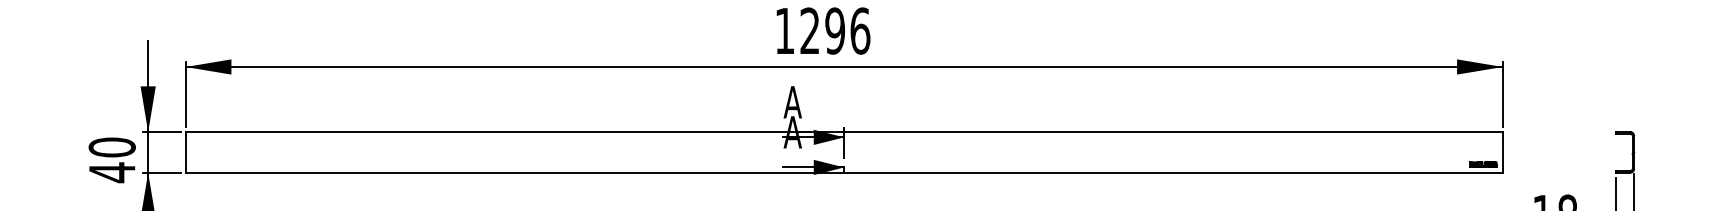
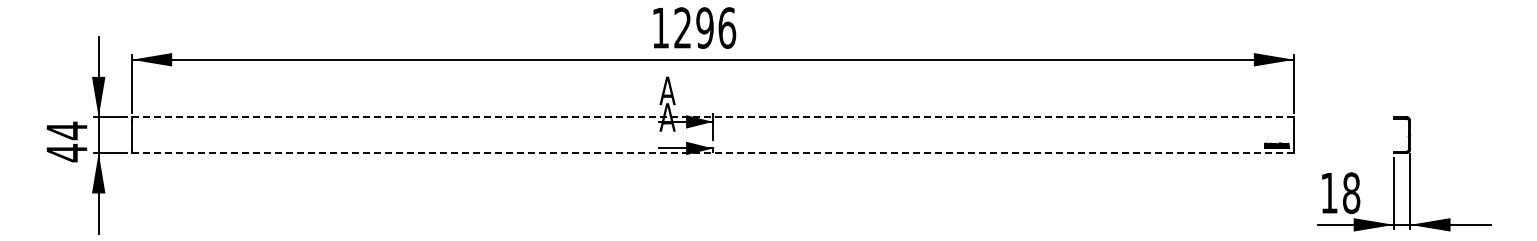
line: (844, 132) -> (713, 117), solid -> dashed
text: (111, 147) -> (66, 130), 40 -> 44
line: (844, 173) -> (713, 153), solid -> dashed

